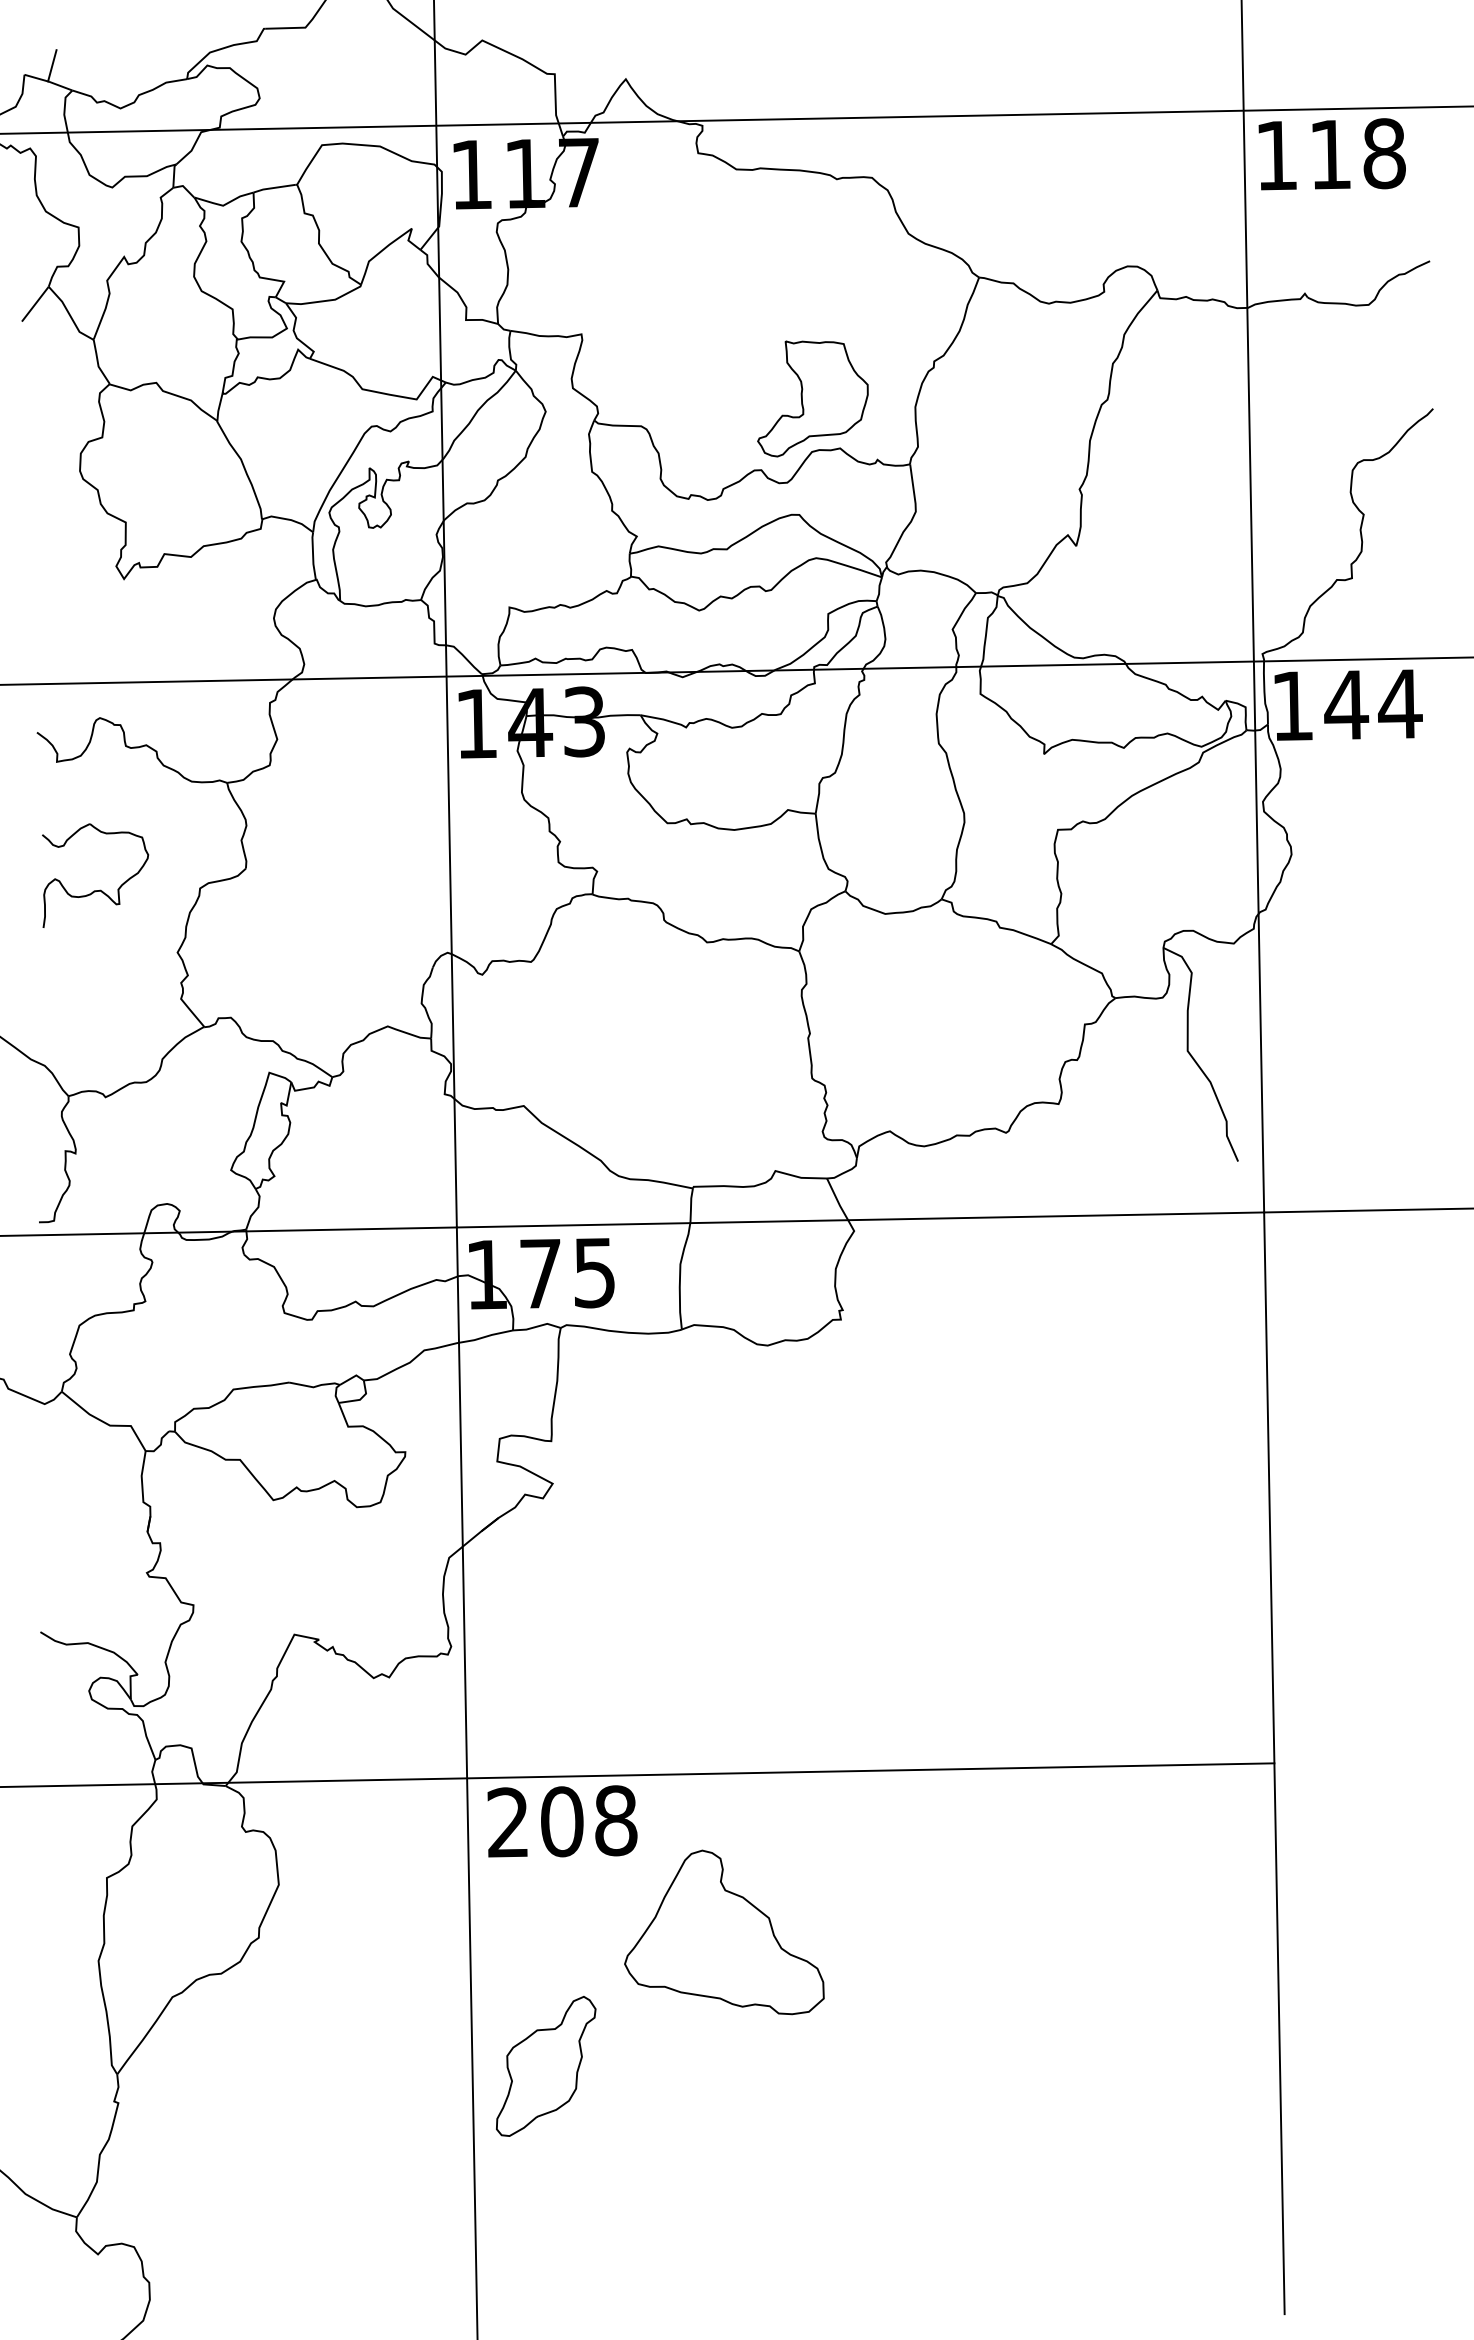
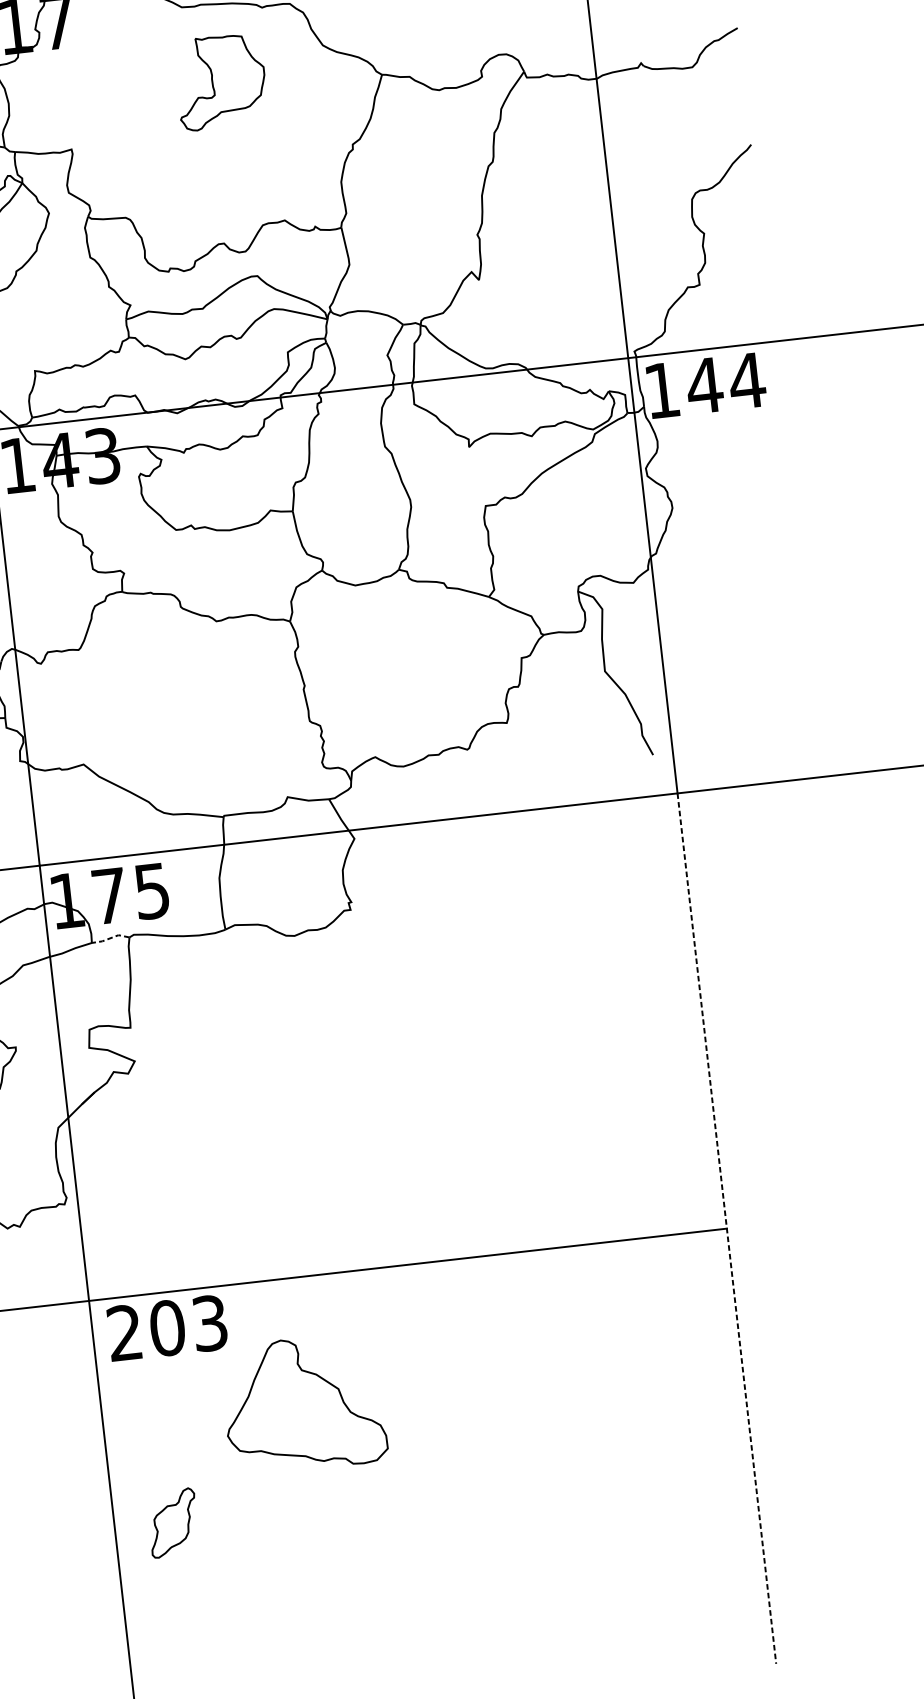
part: (812, 398) -> (220, 81), moved
line: (536, 1326) -> (110, 938), solid -> dashed
line: (1274, 1763) -> (726, 1228), solid -> dashed
text: (616, 1820) -> (210, 1323), 208 -> 203
part: (546, 2066) -> (173, 1523), size x0.6

